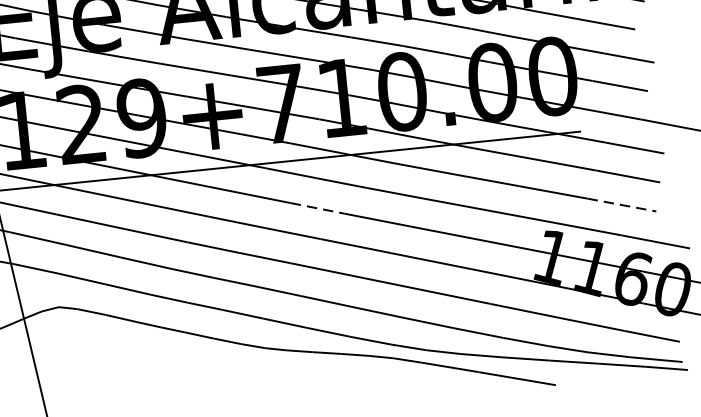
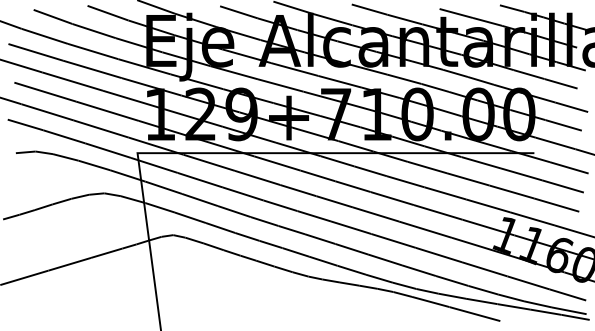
line: (621, 205) -> (556, 205), dashed -> solid
line: (318, 208) -> (353, 186), dashed -> solid

